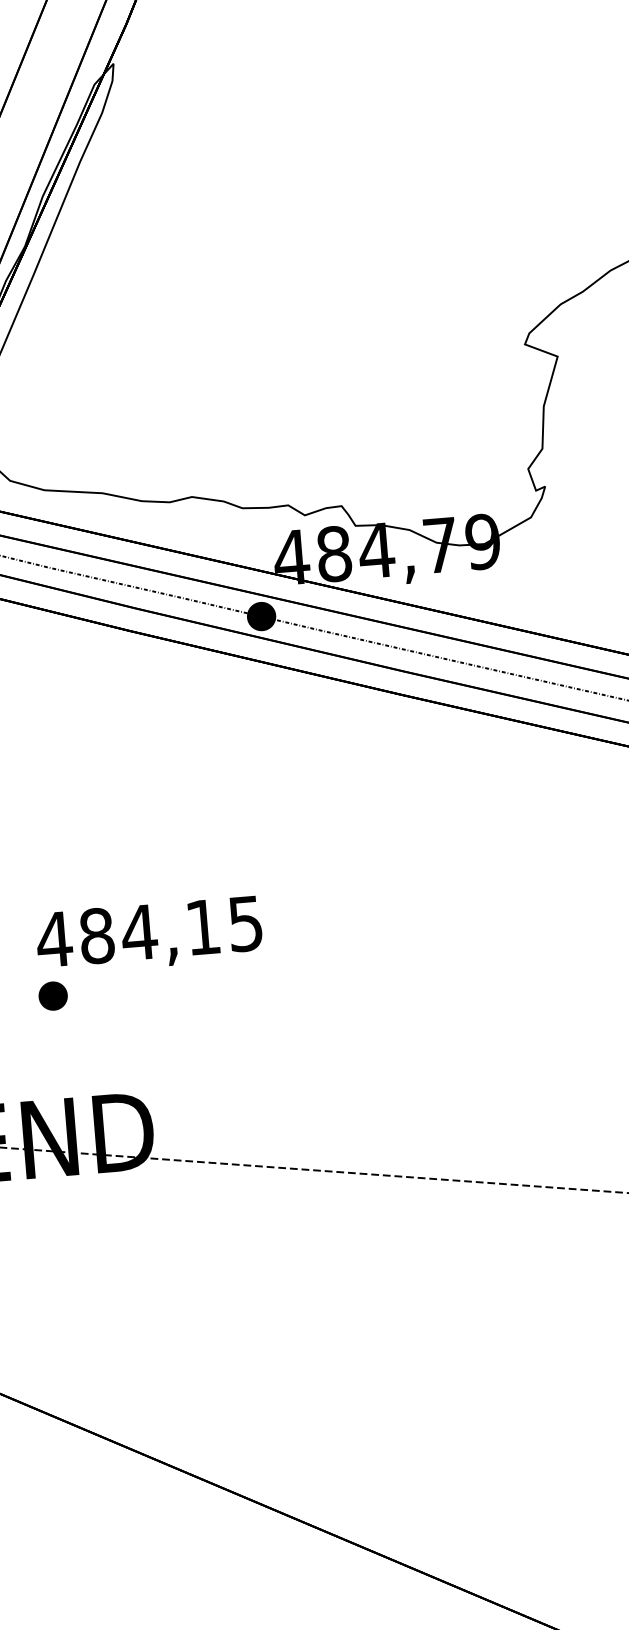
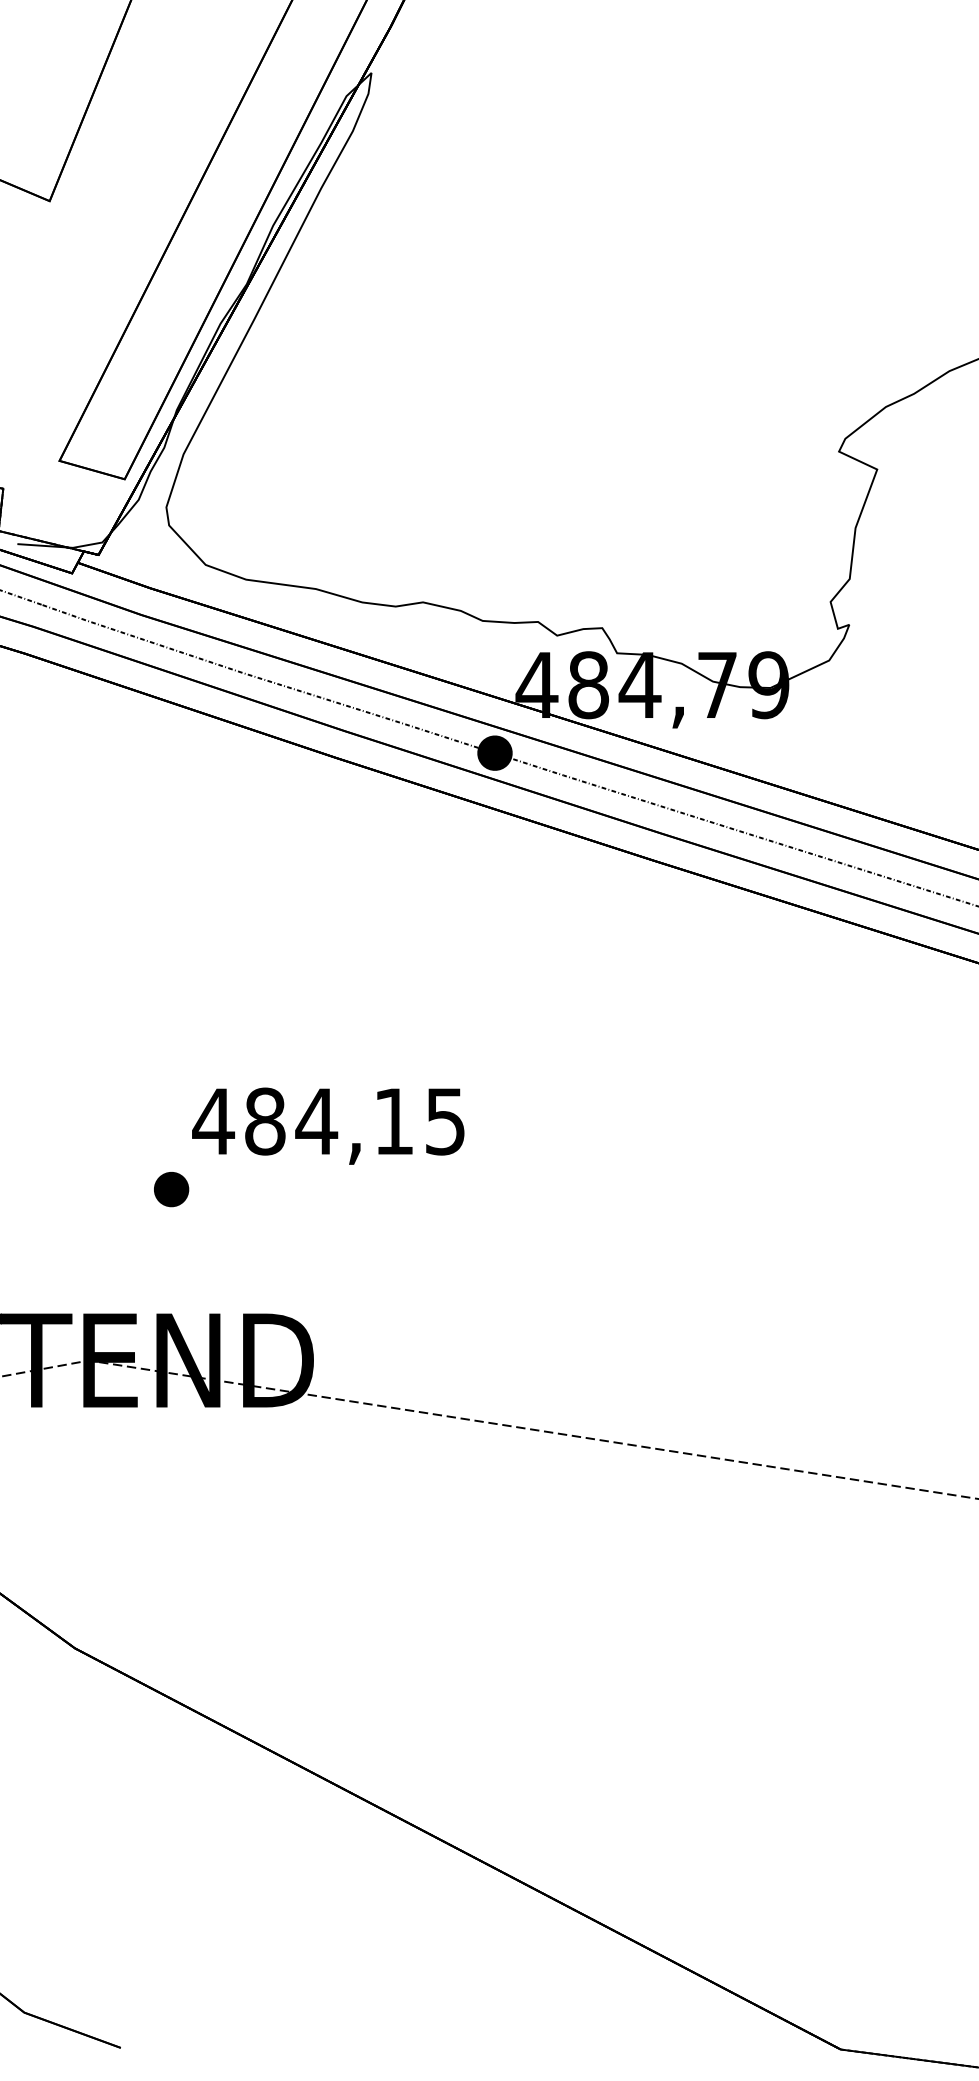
part: (53, 996) -> (171, 1189), moved

